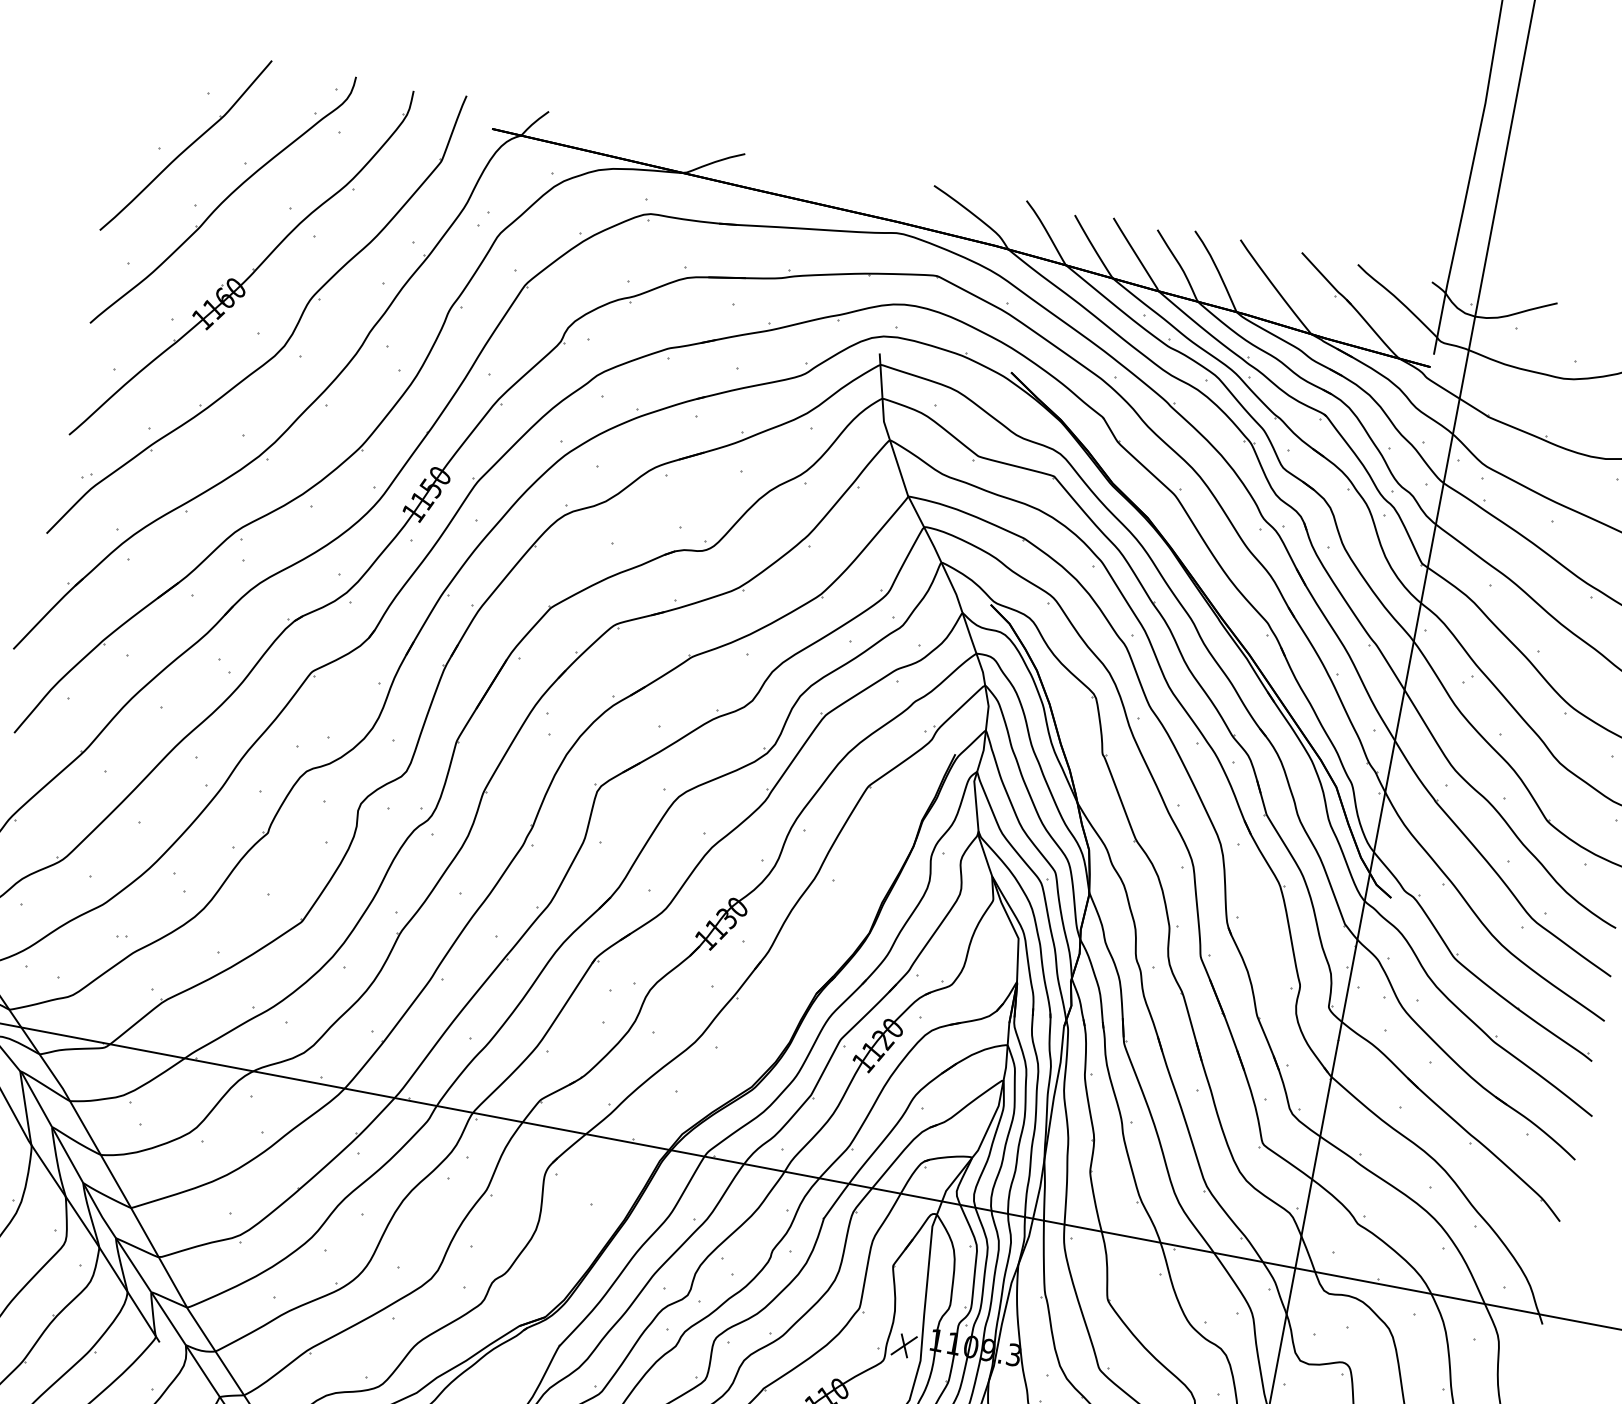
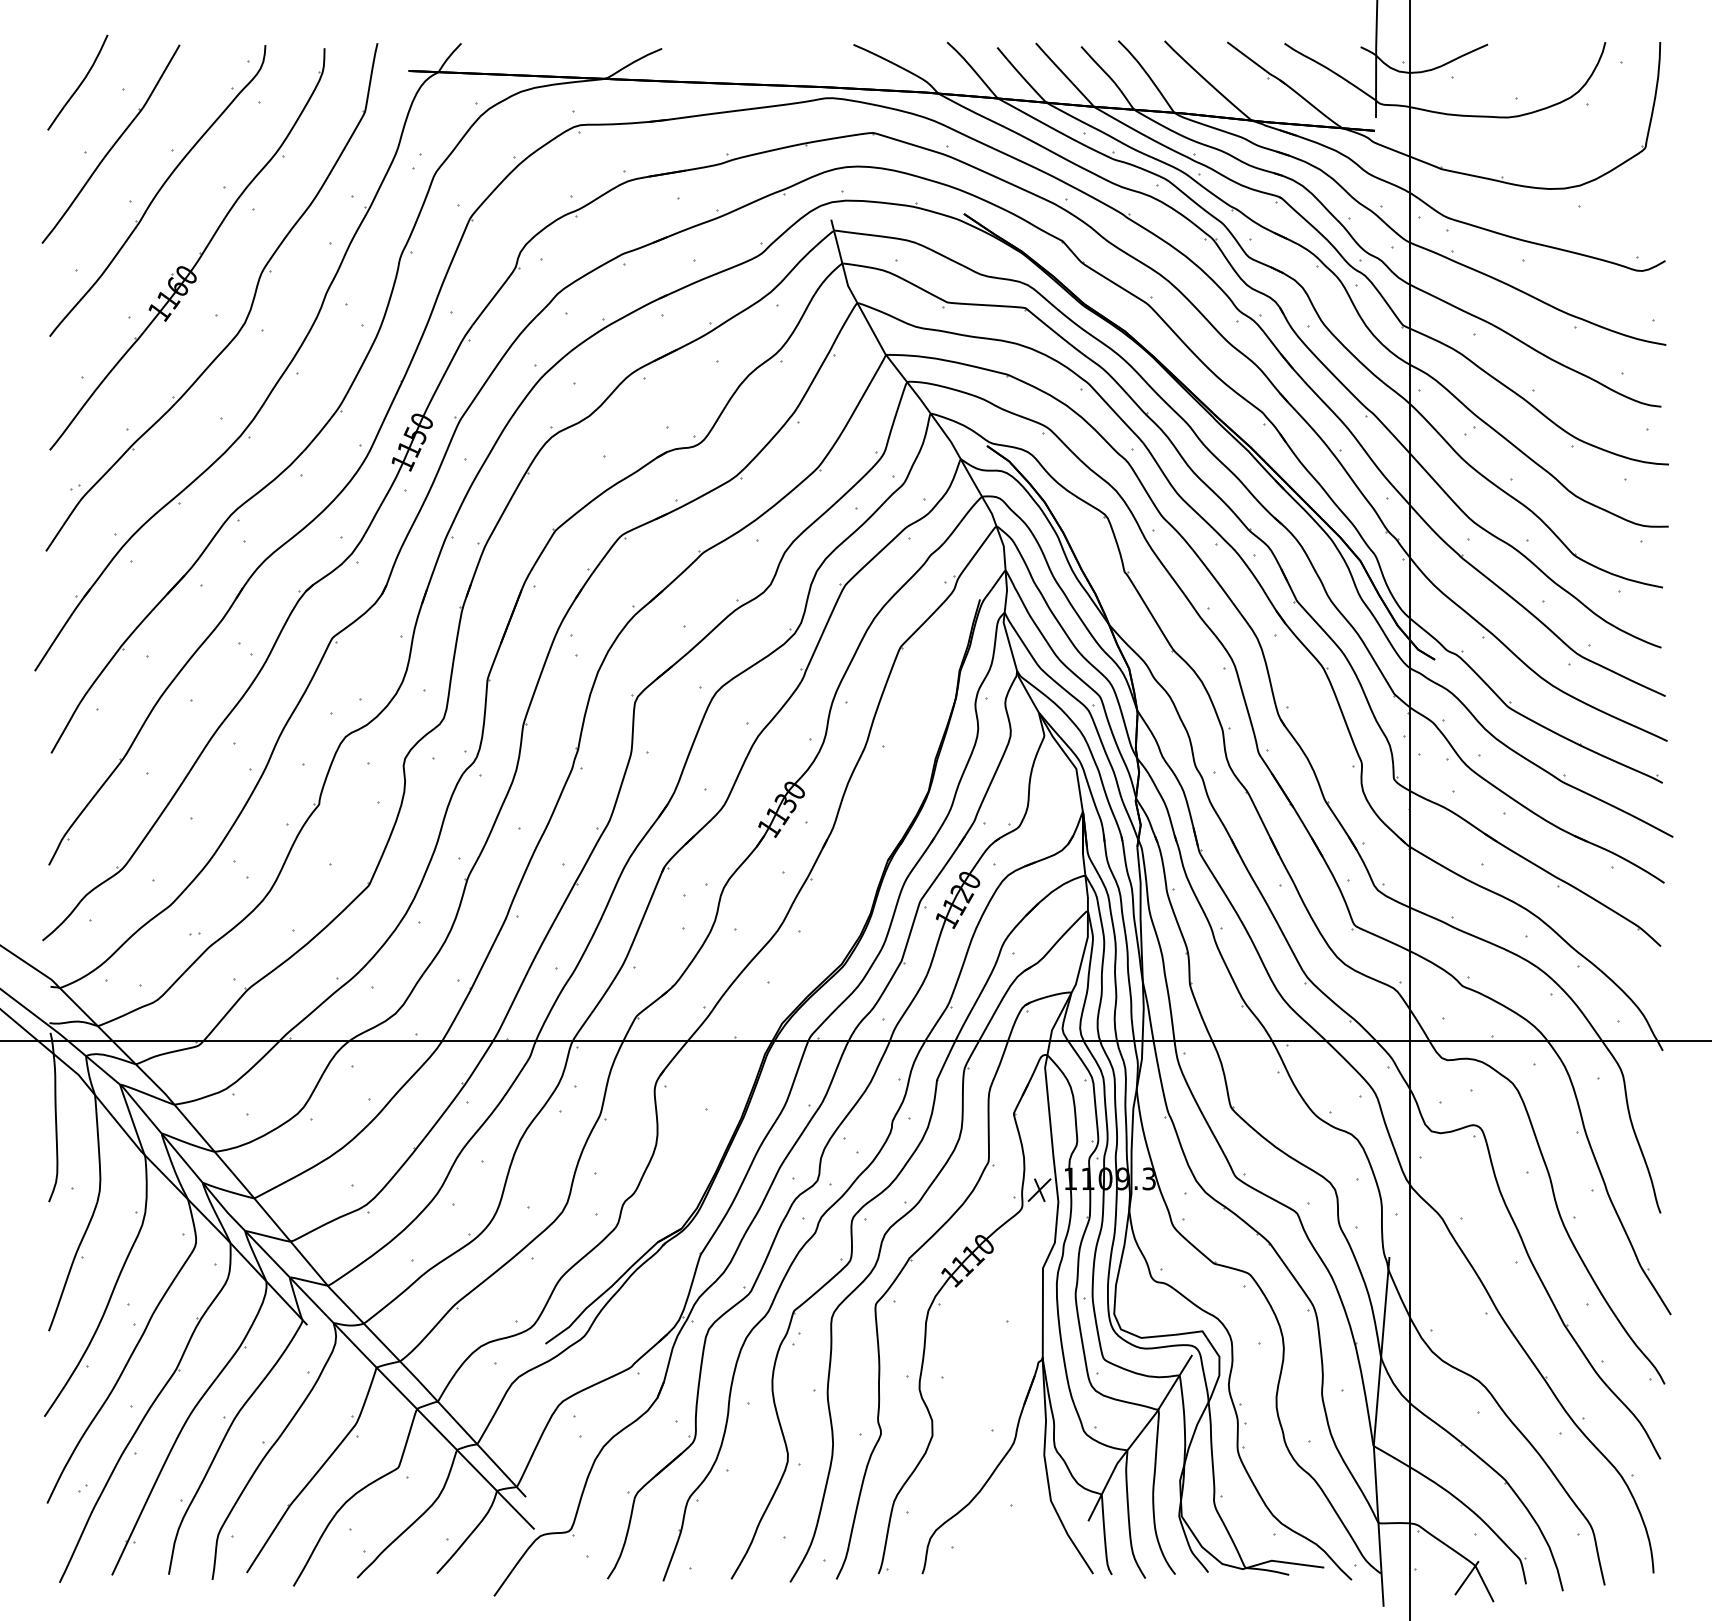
curve: (166, 81) -> (79, 84), added

